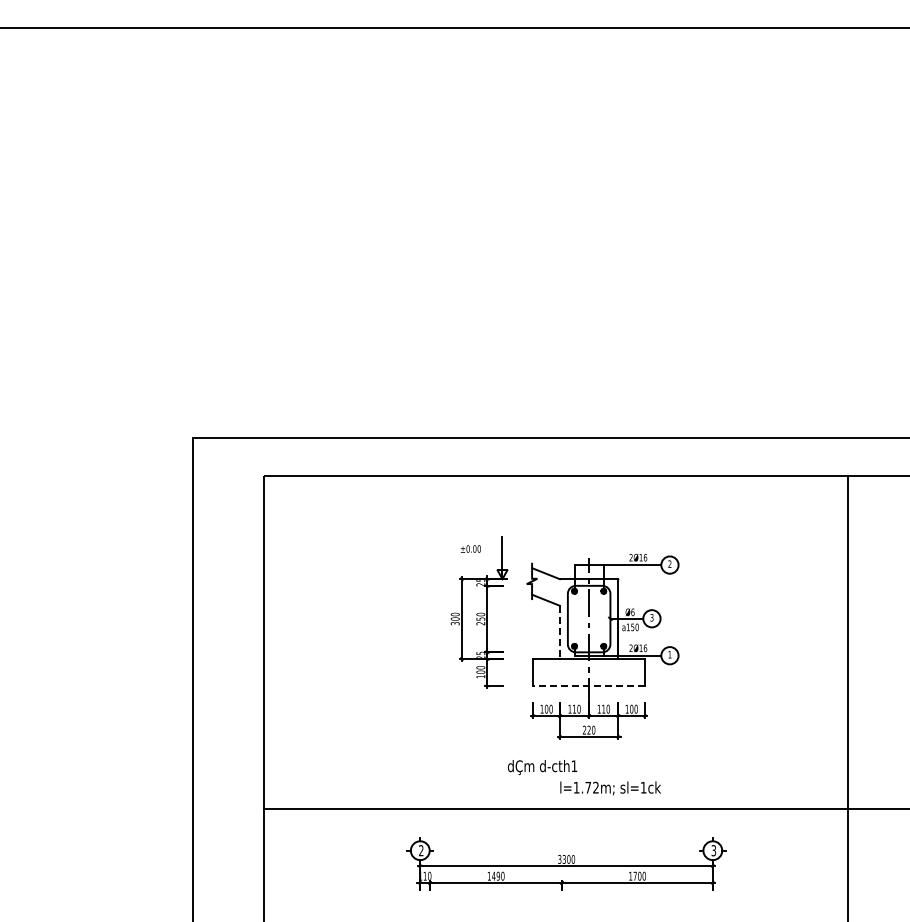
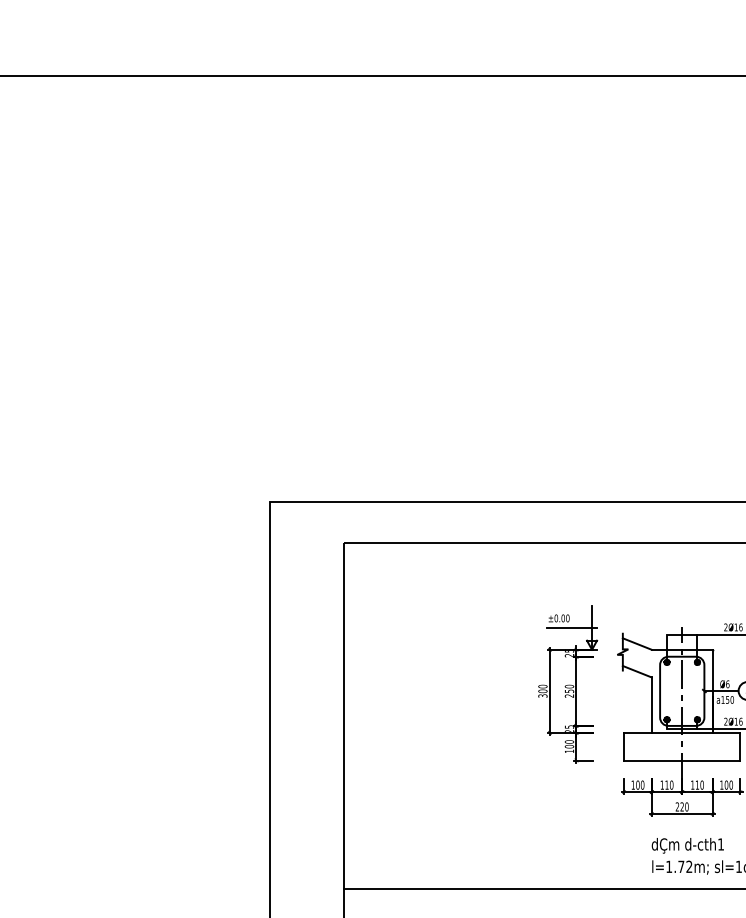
line: (482, 558) -> (571, 628), added
line: (559, 632) -> (651, 705), dashed -> solid
line: (589, 685) -> (682, 760), dashed -> solid
text: (542, 767) -> (687, 845), moved

